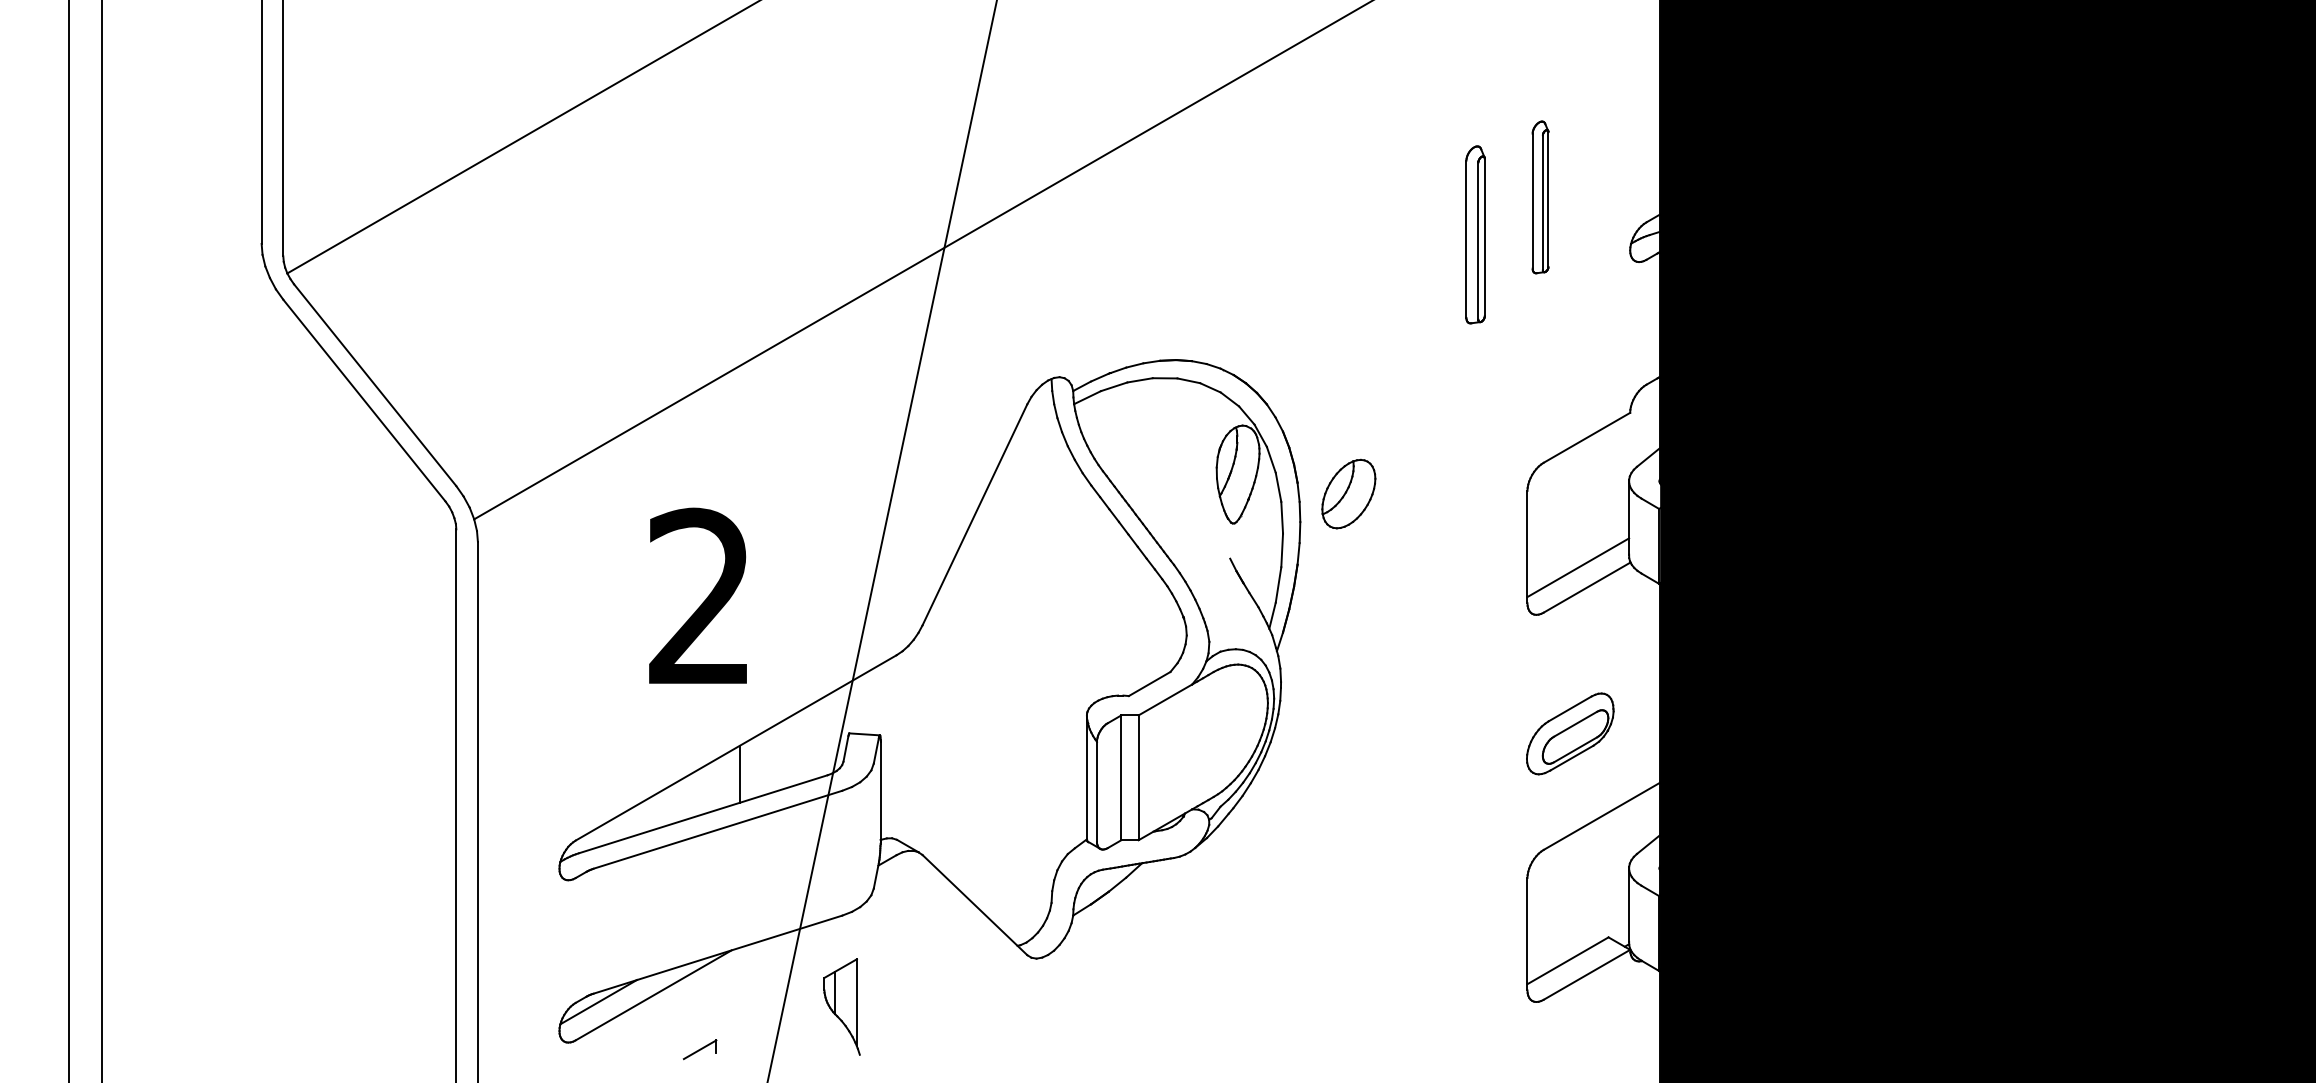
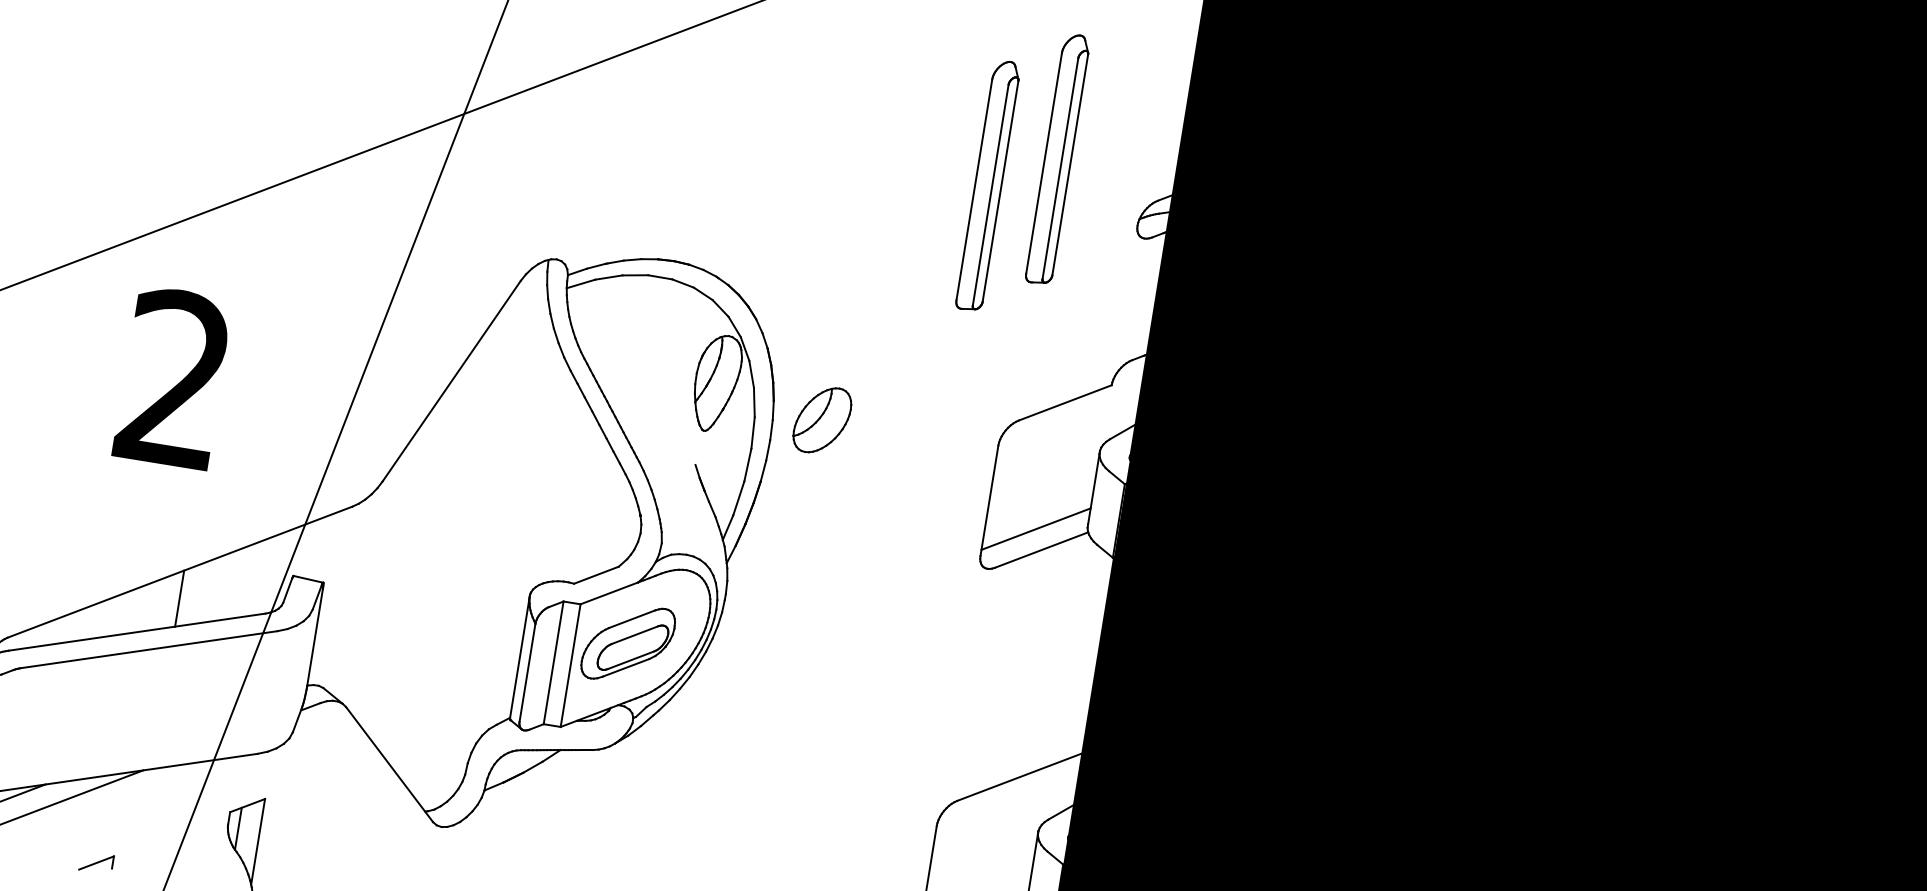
part: (1540, 197) -> (1057, 159), size x1.67
part: (1475, 234) -> (988, 185), size x1.43
text: (697, 595) -> (172, 376), moved
part: (1570, 733) -> (628, 643), moved

